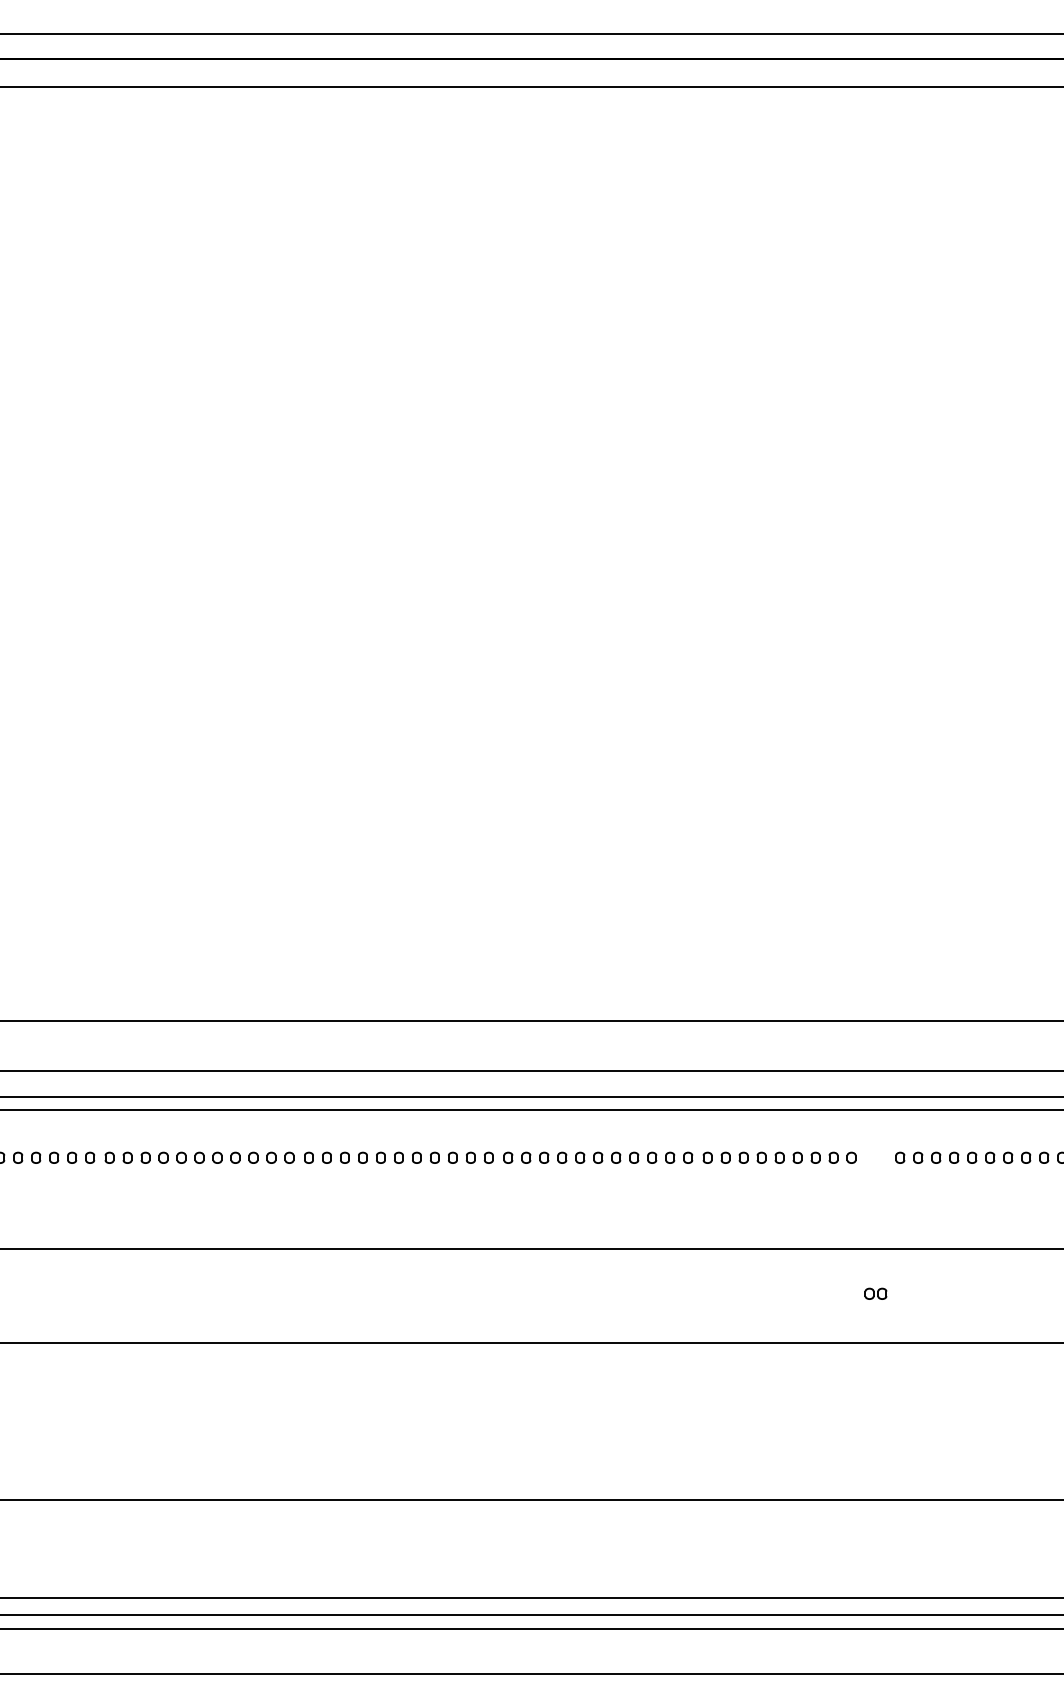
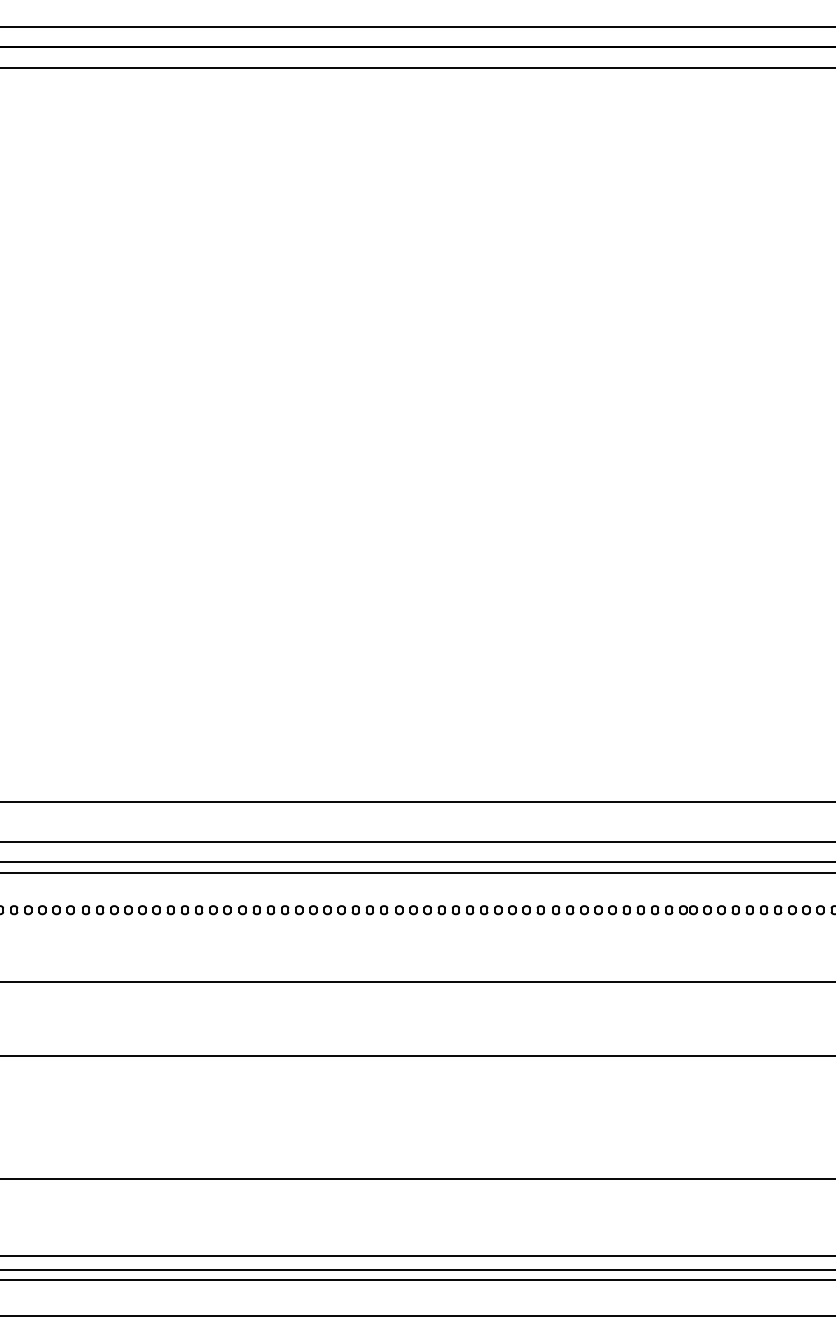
part: (875, 1293) -> (687, 909), moved

